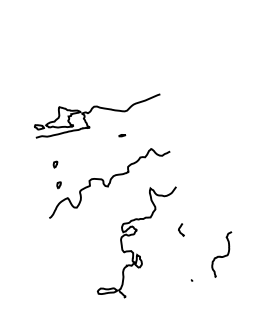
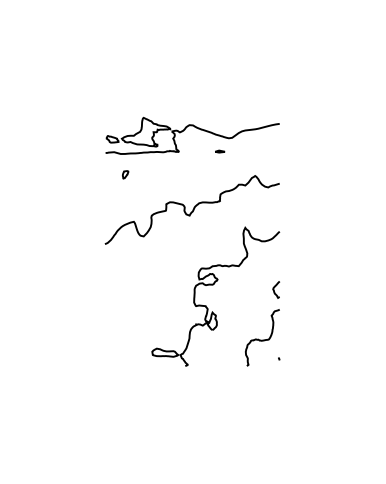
part: (99, 108) -> (196, 128), moved
part: (59, 185) -> (125, 202), removed
curve: (222, 255) -> (262, 339), moved

